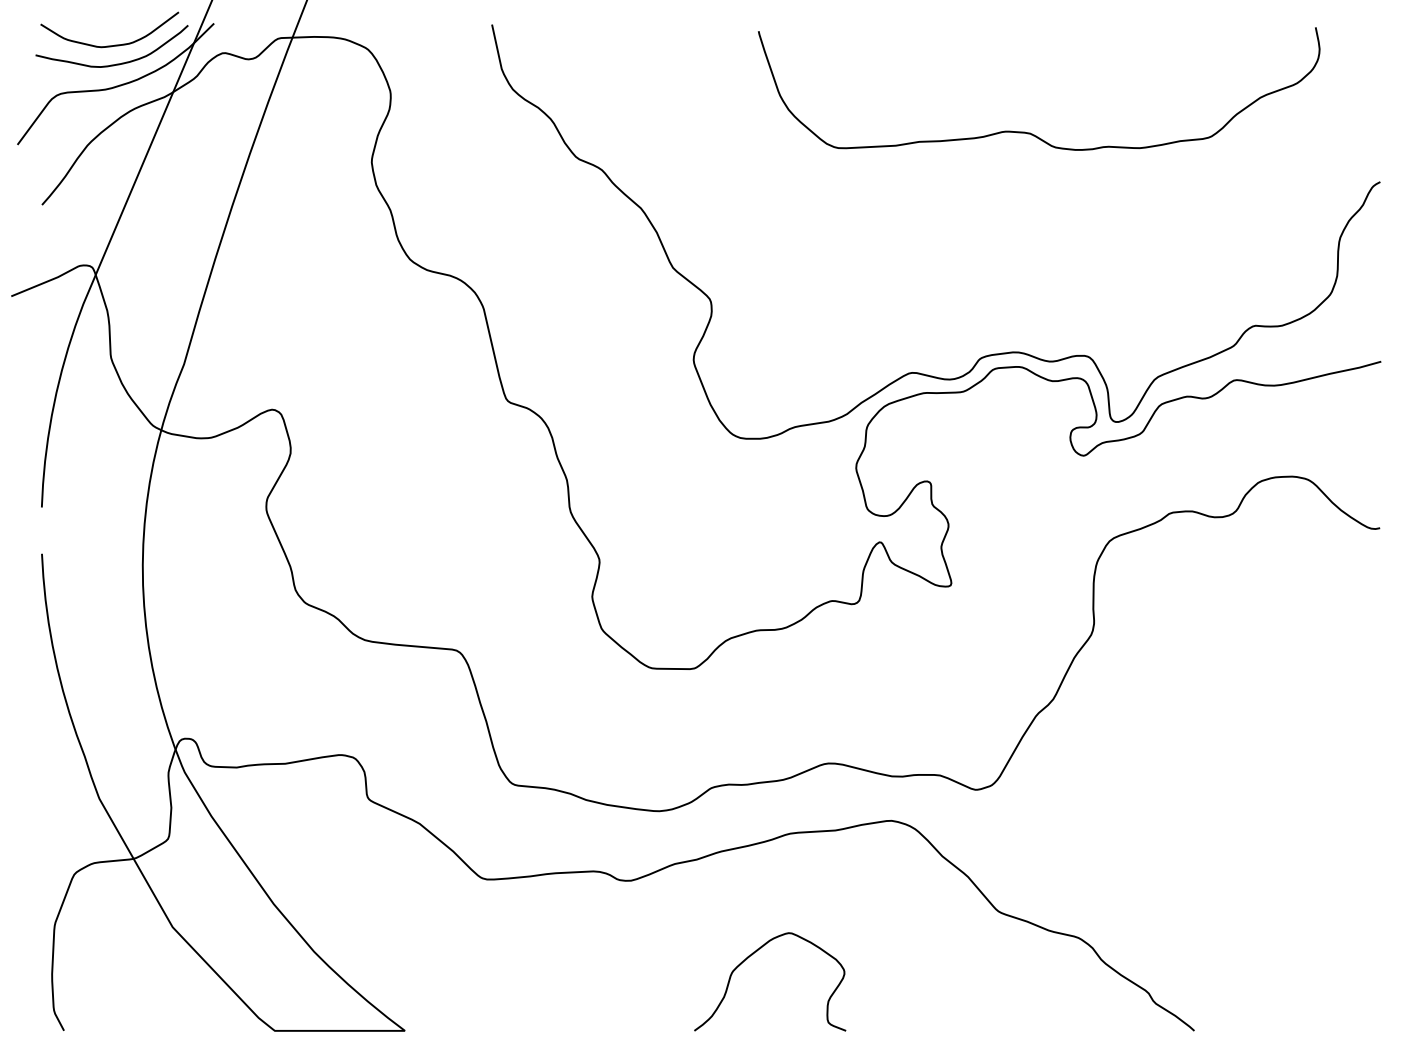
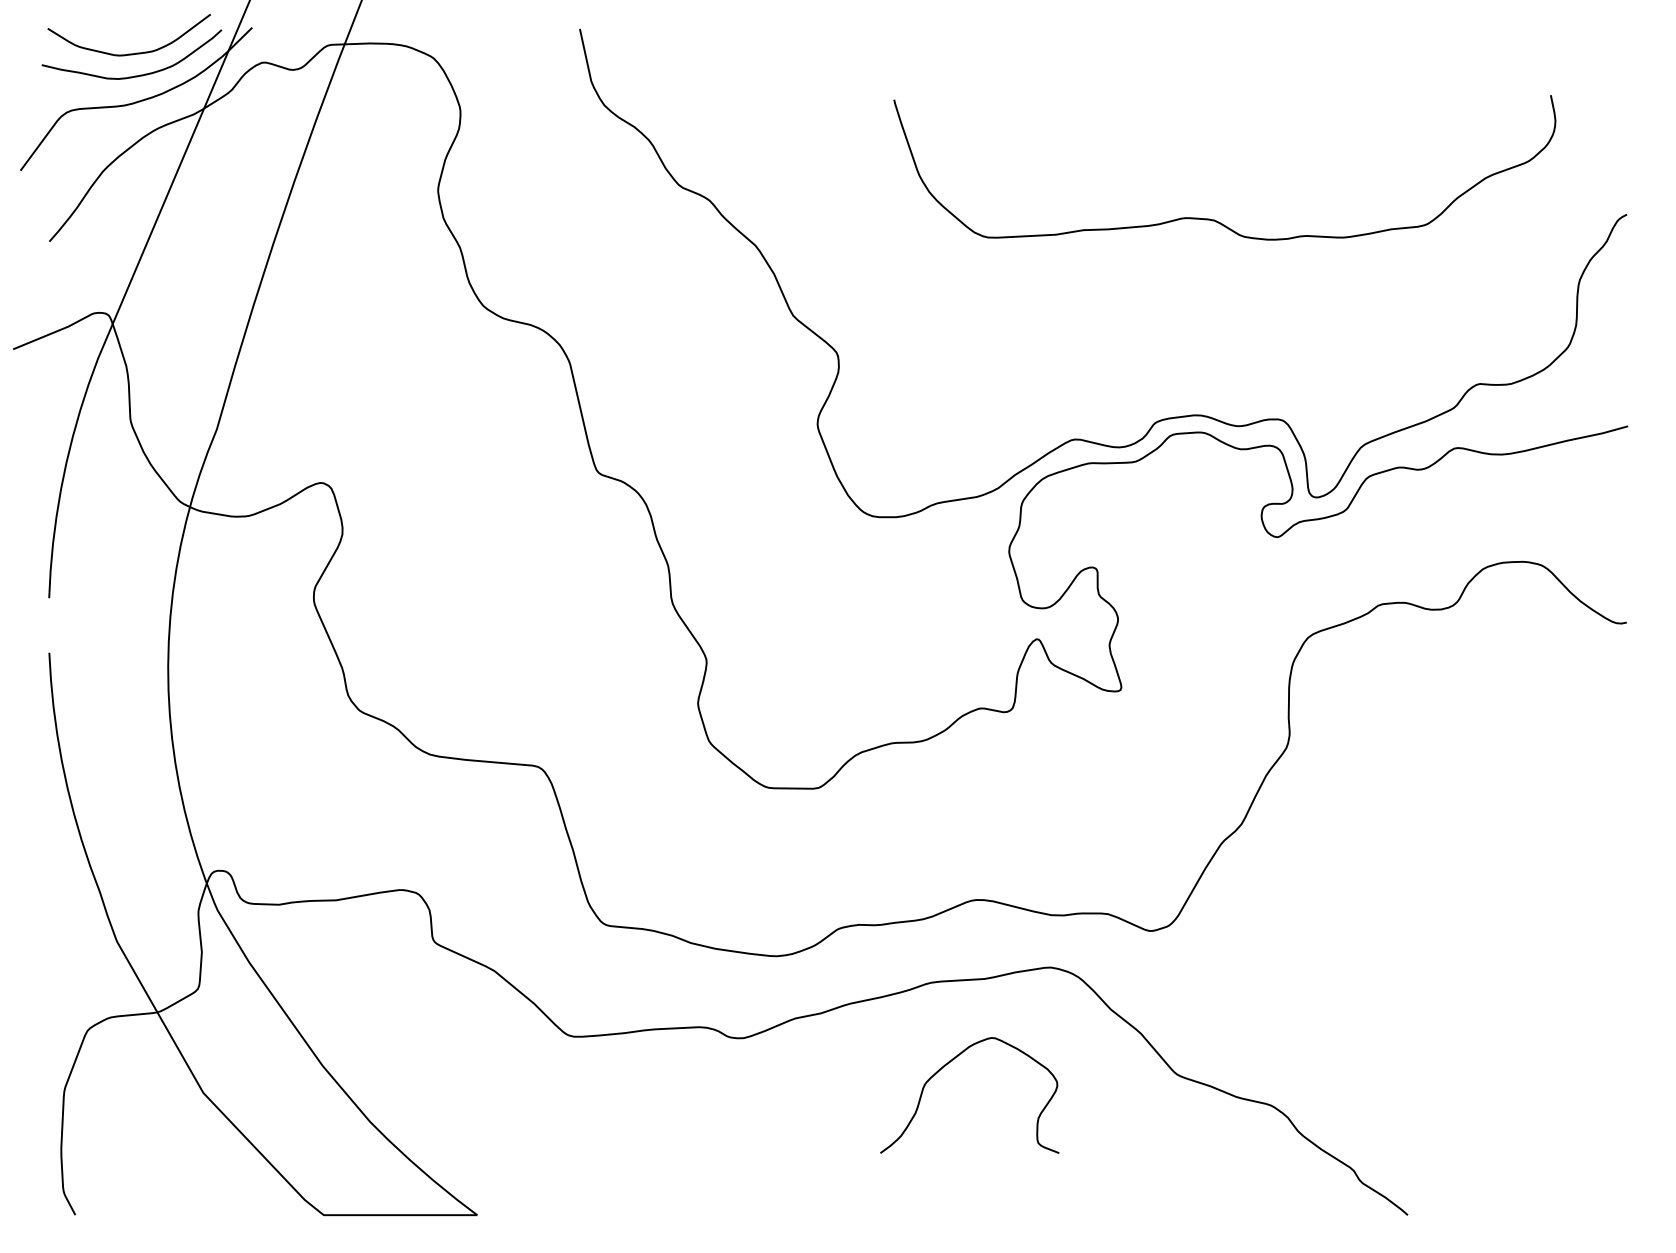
curve: (1030, 132) -> (1214, 219), moved
curve: (752, 955) -> (948, 1064), moved

